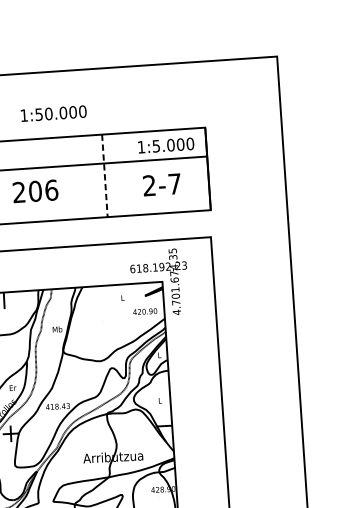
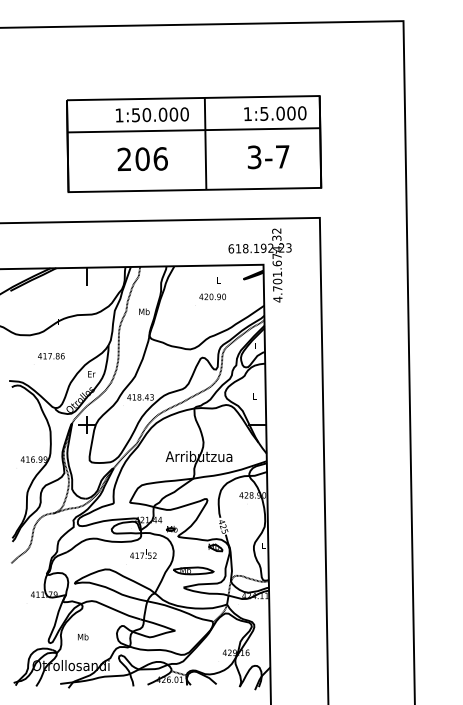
text: (53, 113) -> (152, 114), moved
line: (104, 175) -> (205, 143), dashed -> solid
text: (149, 185) -> (254, 157), 2-7 -> 3-7
text: (35, 191) -> (142, 159), moved
text: (172, 250) -> (276, 230), 4.701.674,35 -> 4.701.674,32
text: (145, 311) -> (212, 296), moved

